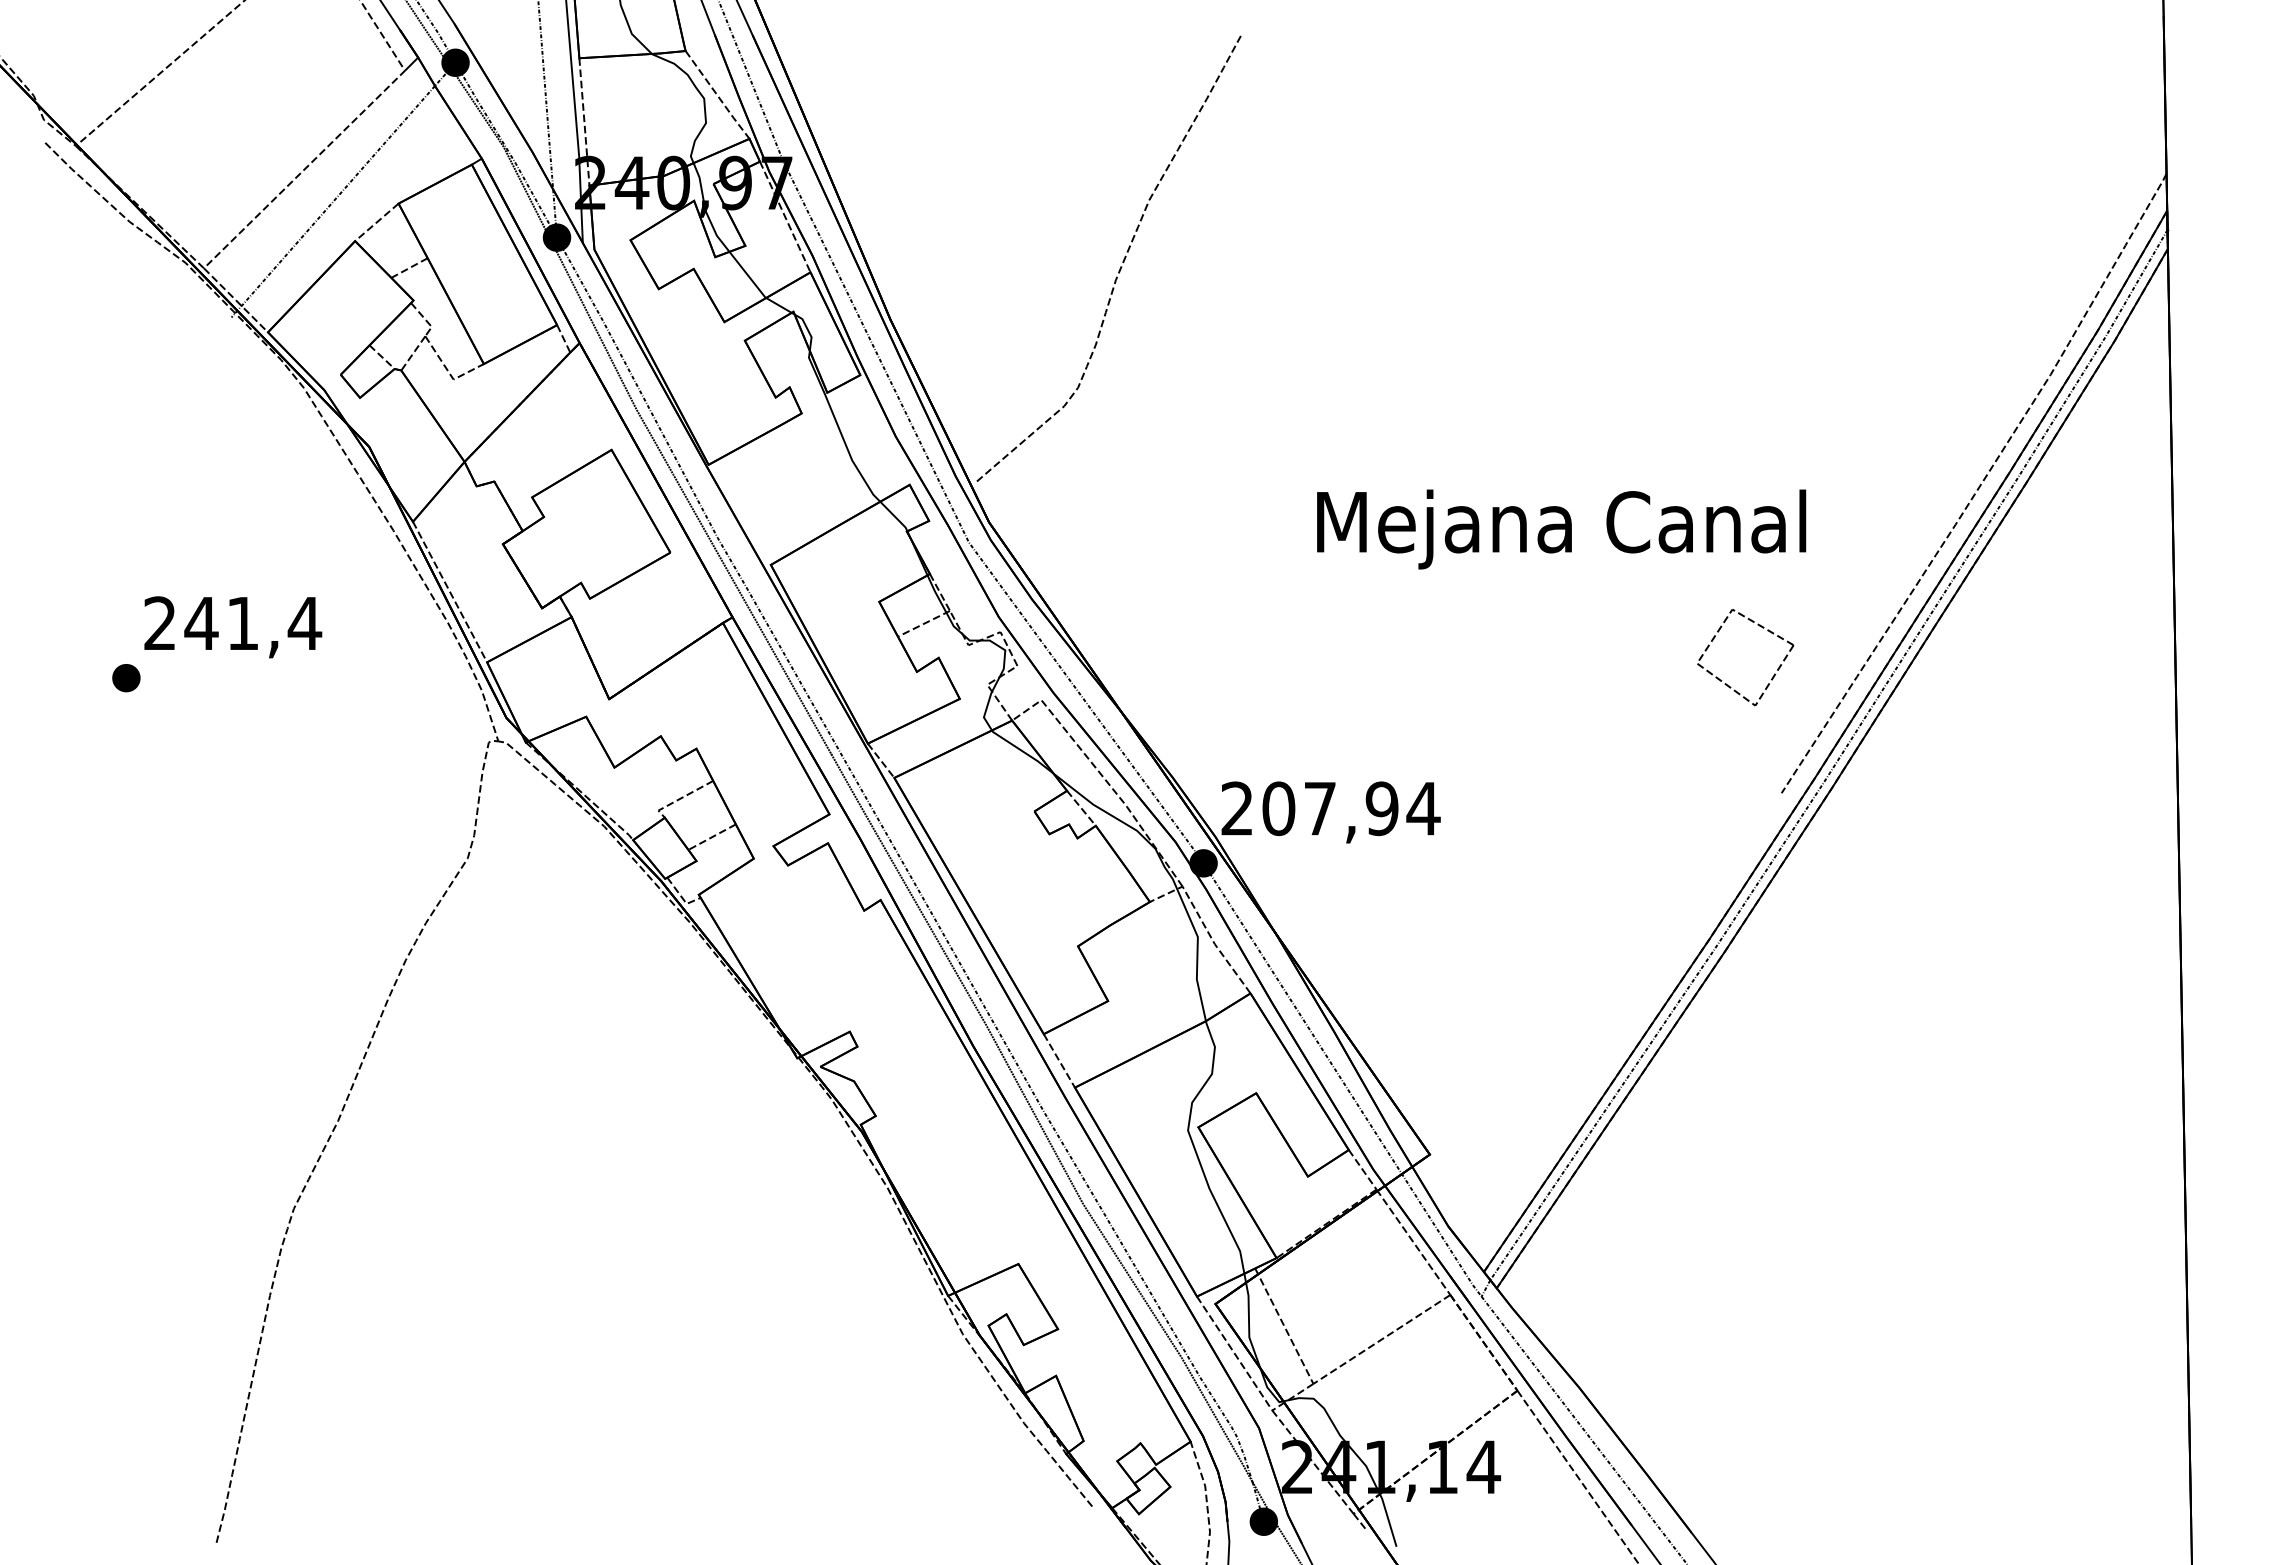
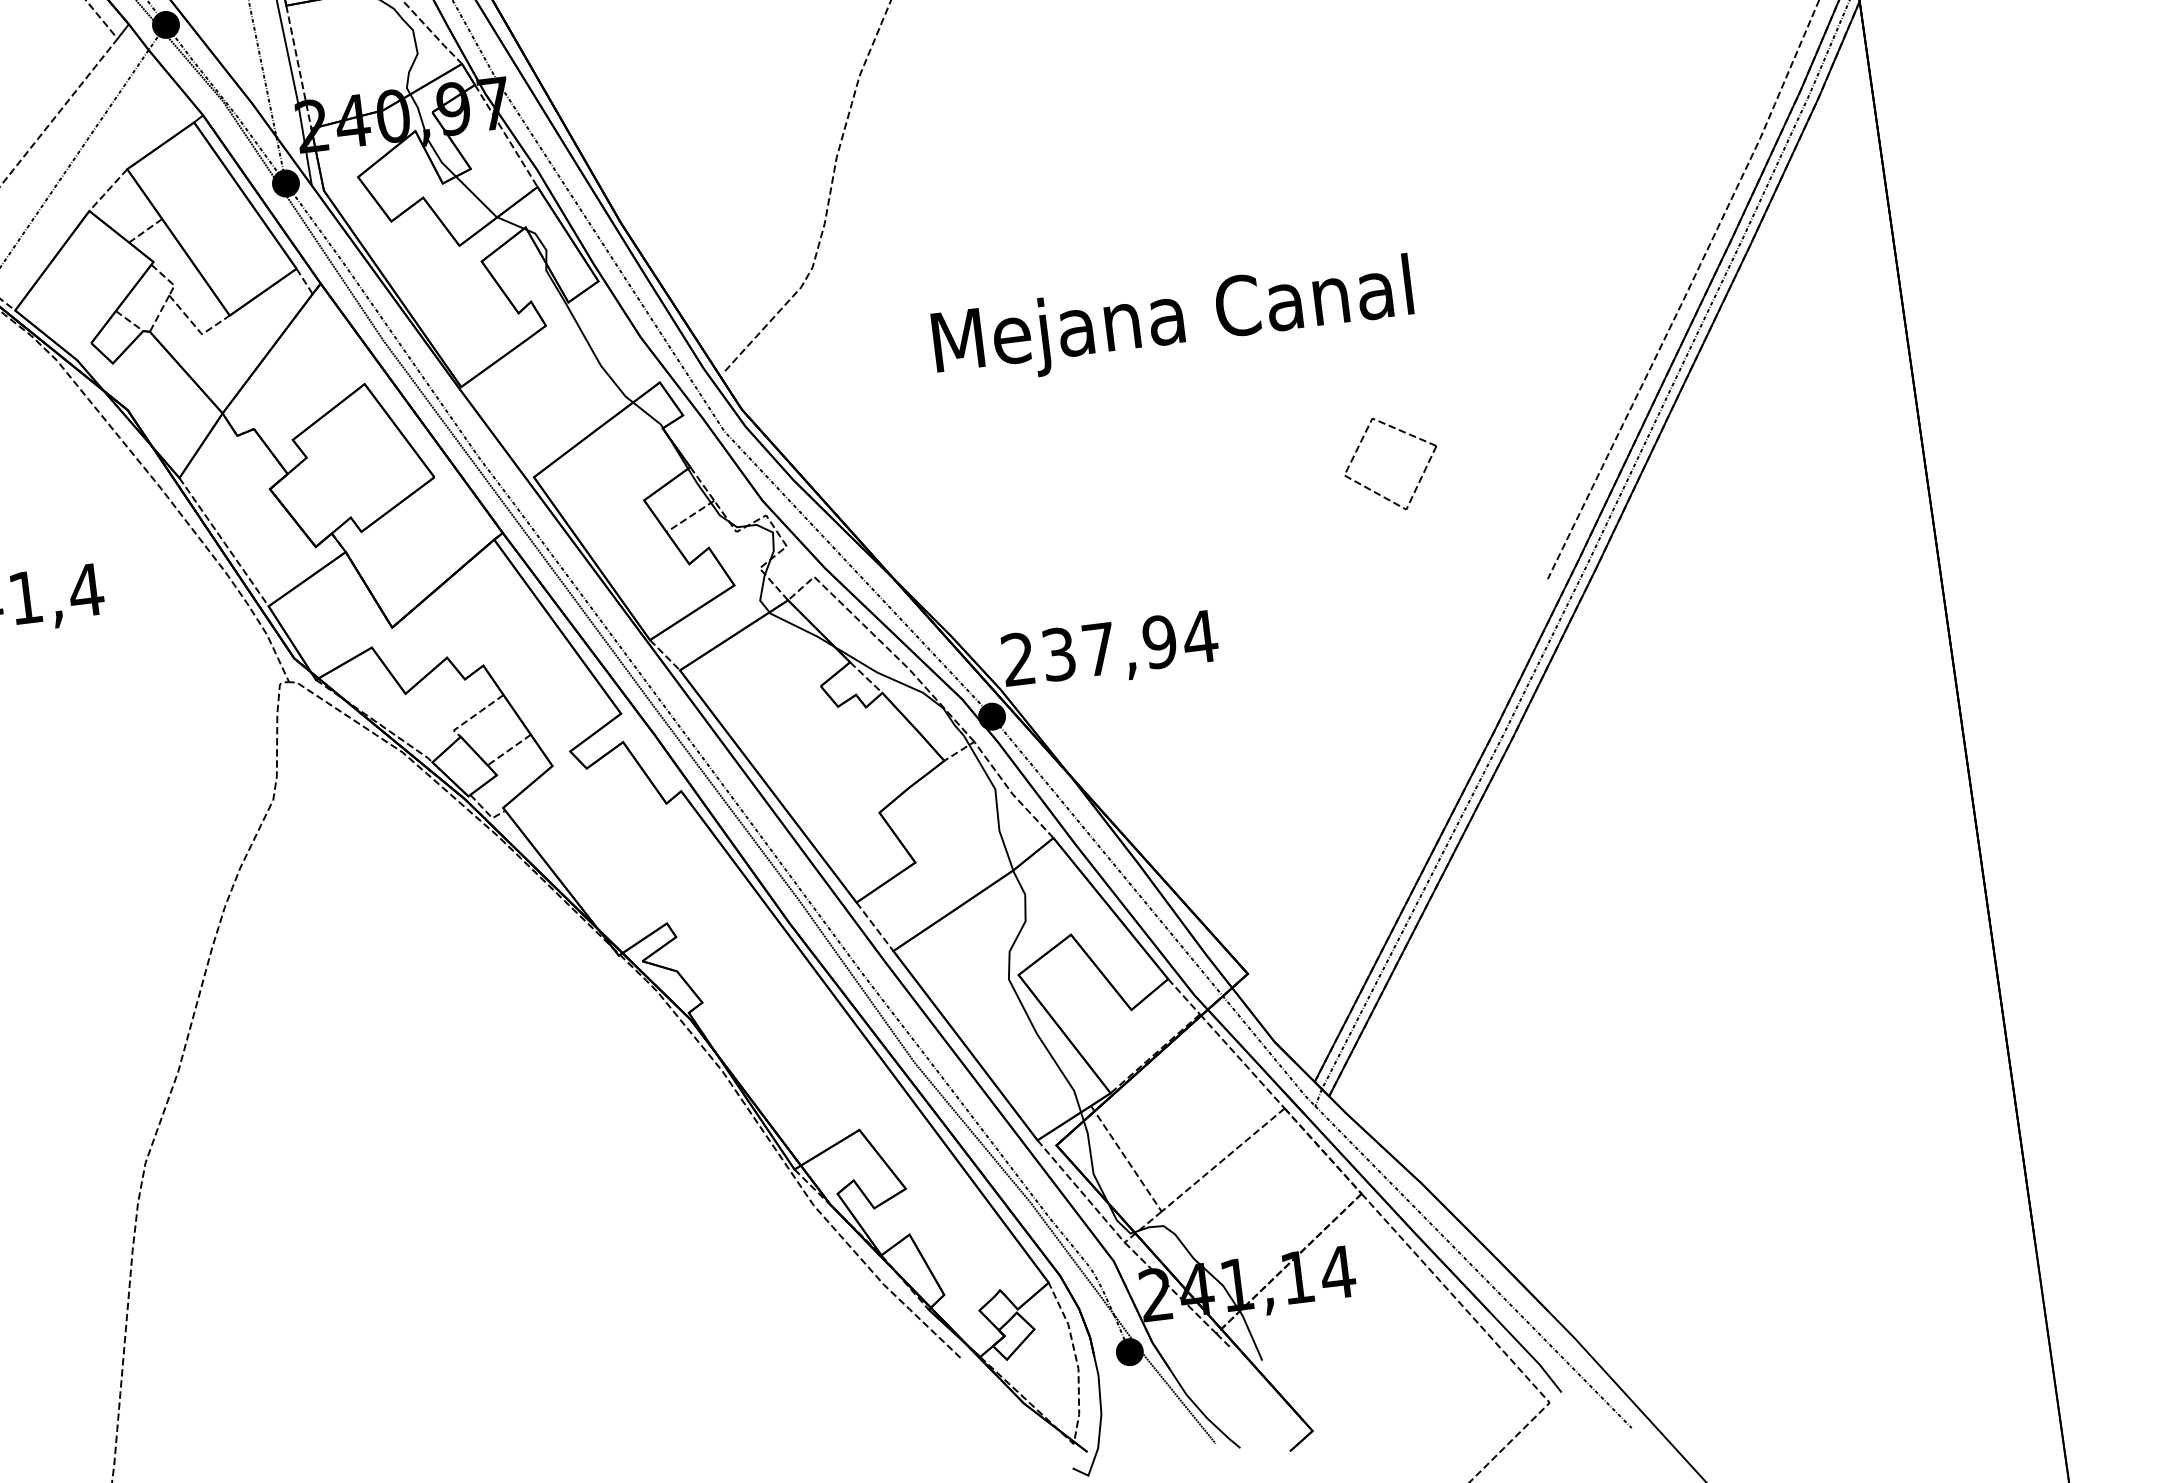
text: (1561, 529) -> (1173, 321), moved
part: (1726, 683) -> (1375, 491), moved
text: (1278, 808) -> (1058, 654), 207,94 -> 237,94

